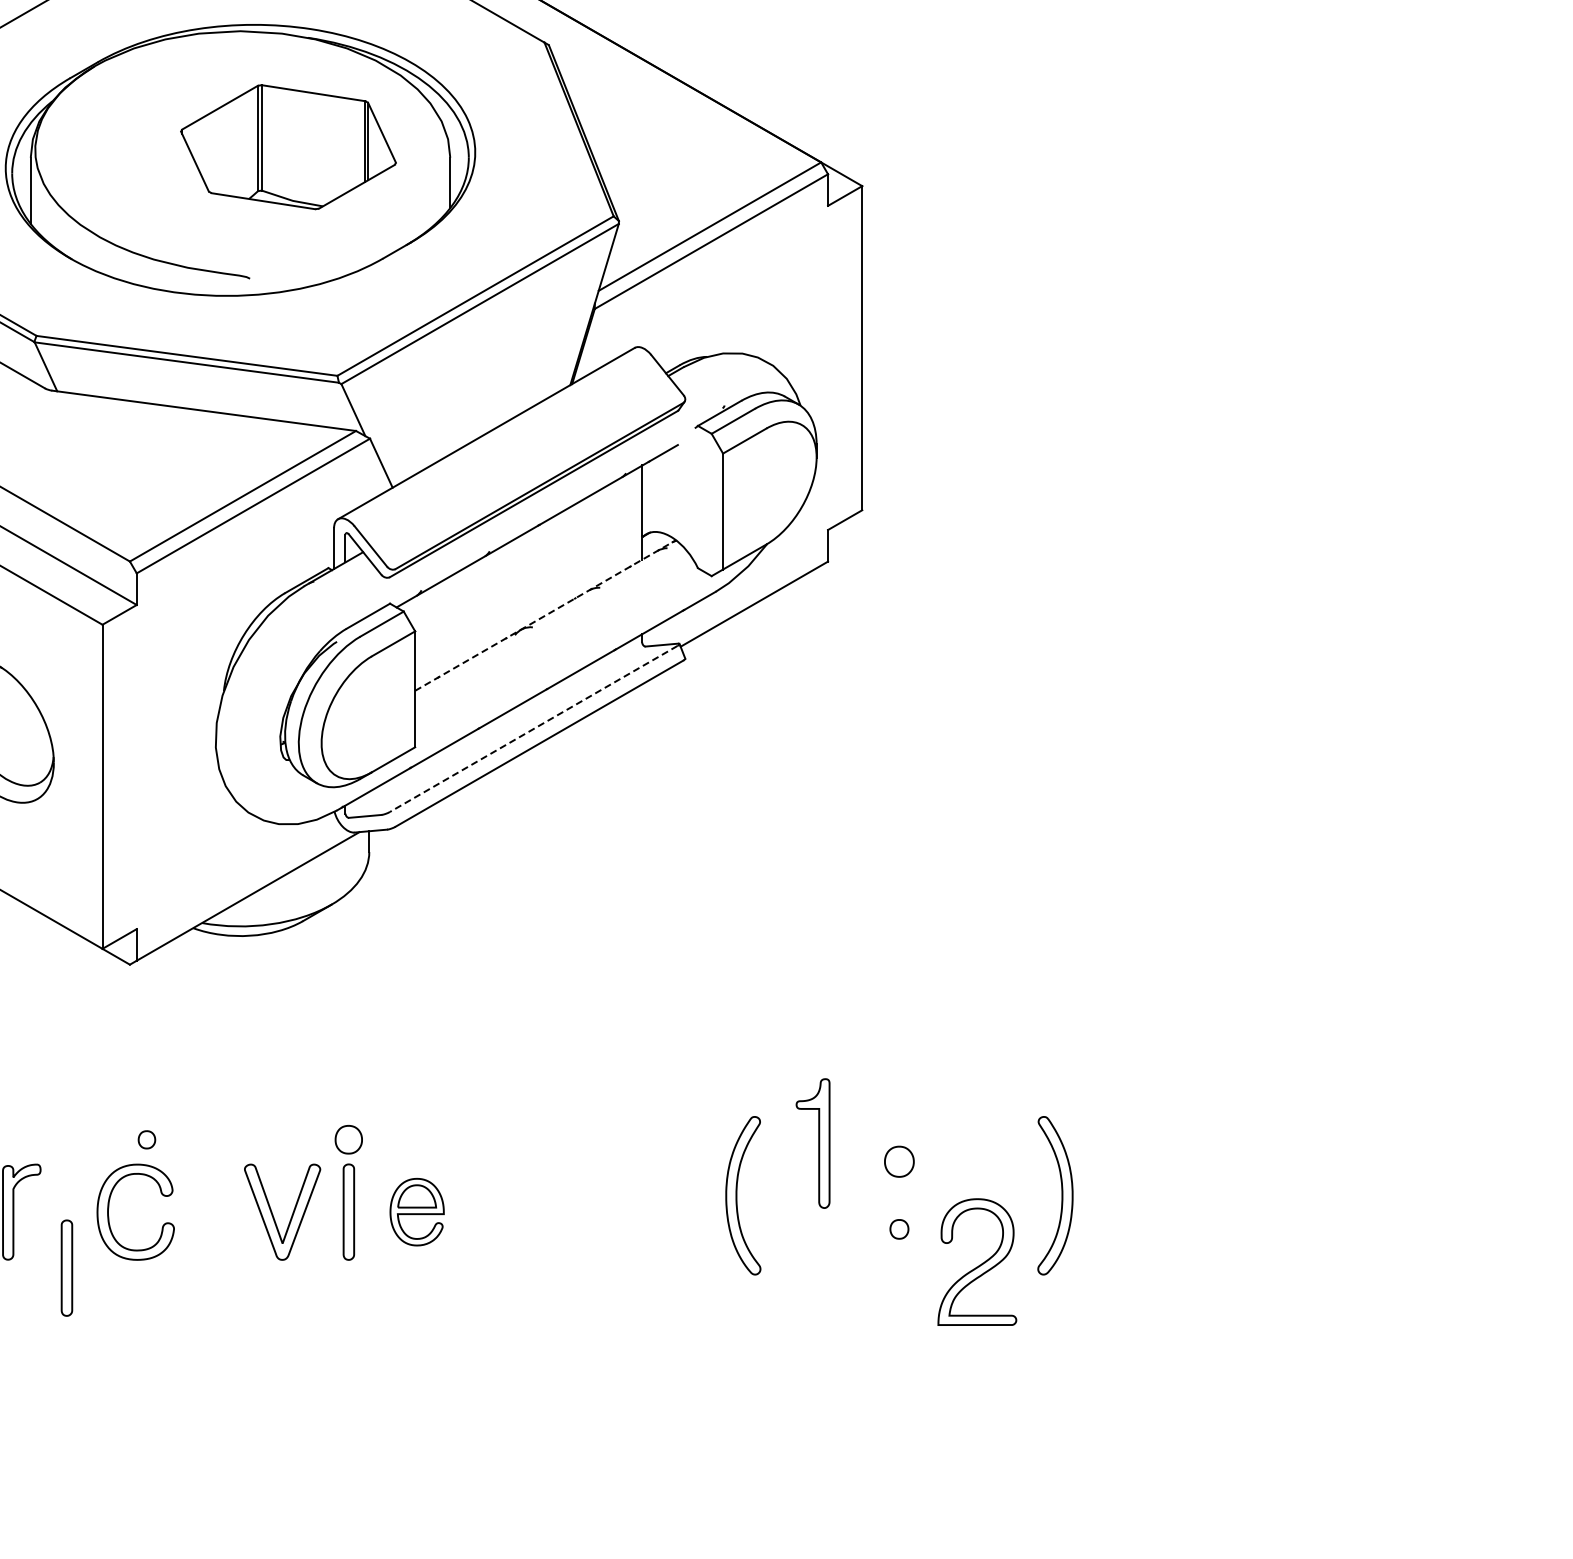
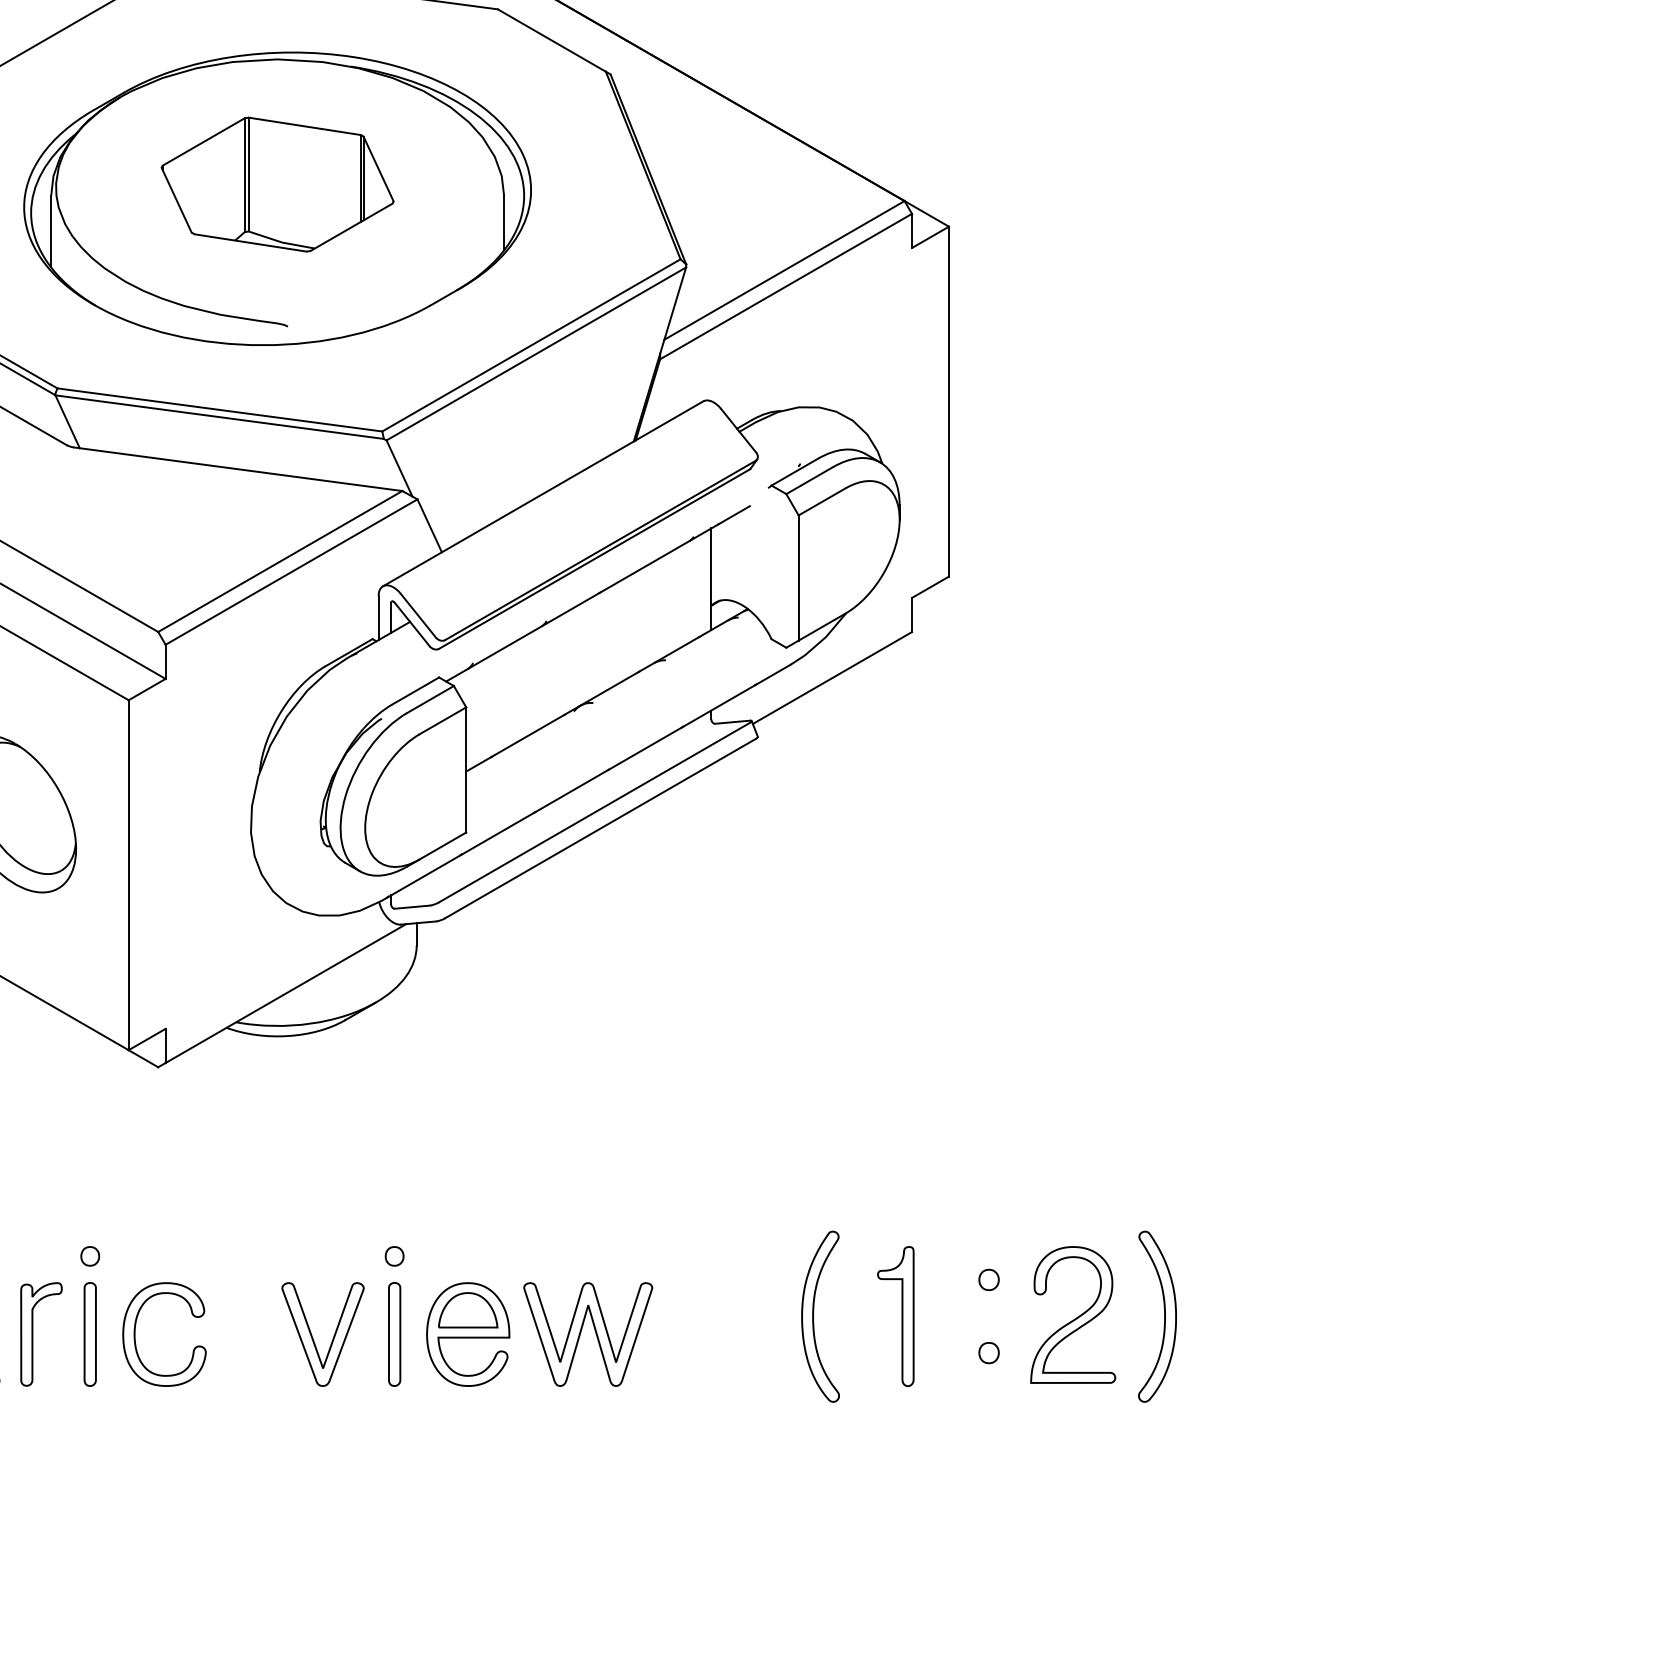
part: (288, 147) -> (277, 184), moved
line: (545, 615) -> (606, 690), dashed -> solid
line: (533, 729) -> (593, 813), dashed -> solid
part: (146, 1139) -> (89, 1256), moved
part: (348, 1139) -> (394, 1256), size x0.62
part: (812, 1143) -> (895, 1316), moved
part: (899, 1161) -> (989, 1279), size x0.62
part: (534, 1210) -> (595, 1332), added
part: (417, 1211) -> (468, 1333), size x1.43
part: (977, 1261) -> (1073, 1314), moved
part: (66, 1267) -> (89, 1333), moved

